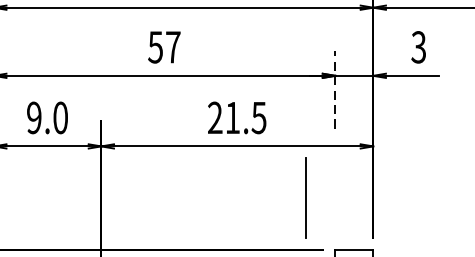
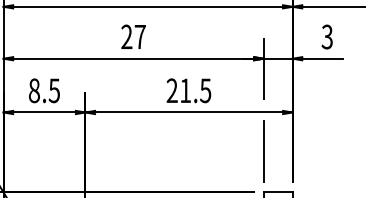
text: (155, 46) -> (126, 36), 57 -> 27
line: (335, 89) -> (263, 69), dashed -> solid
text: (46, 117) -> (43, 90), 9.0 -> 8.5
line: (306, 197) -> (263, 151), moved

